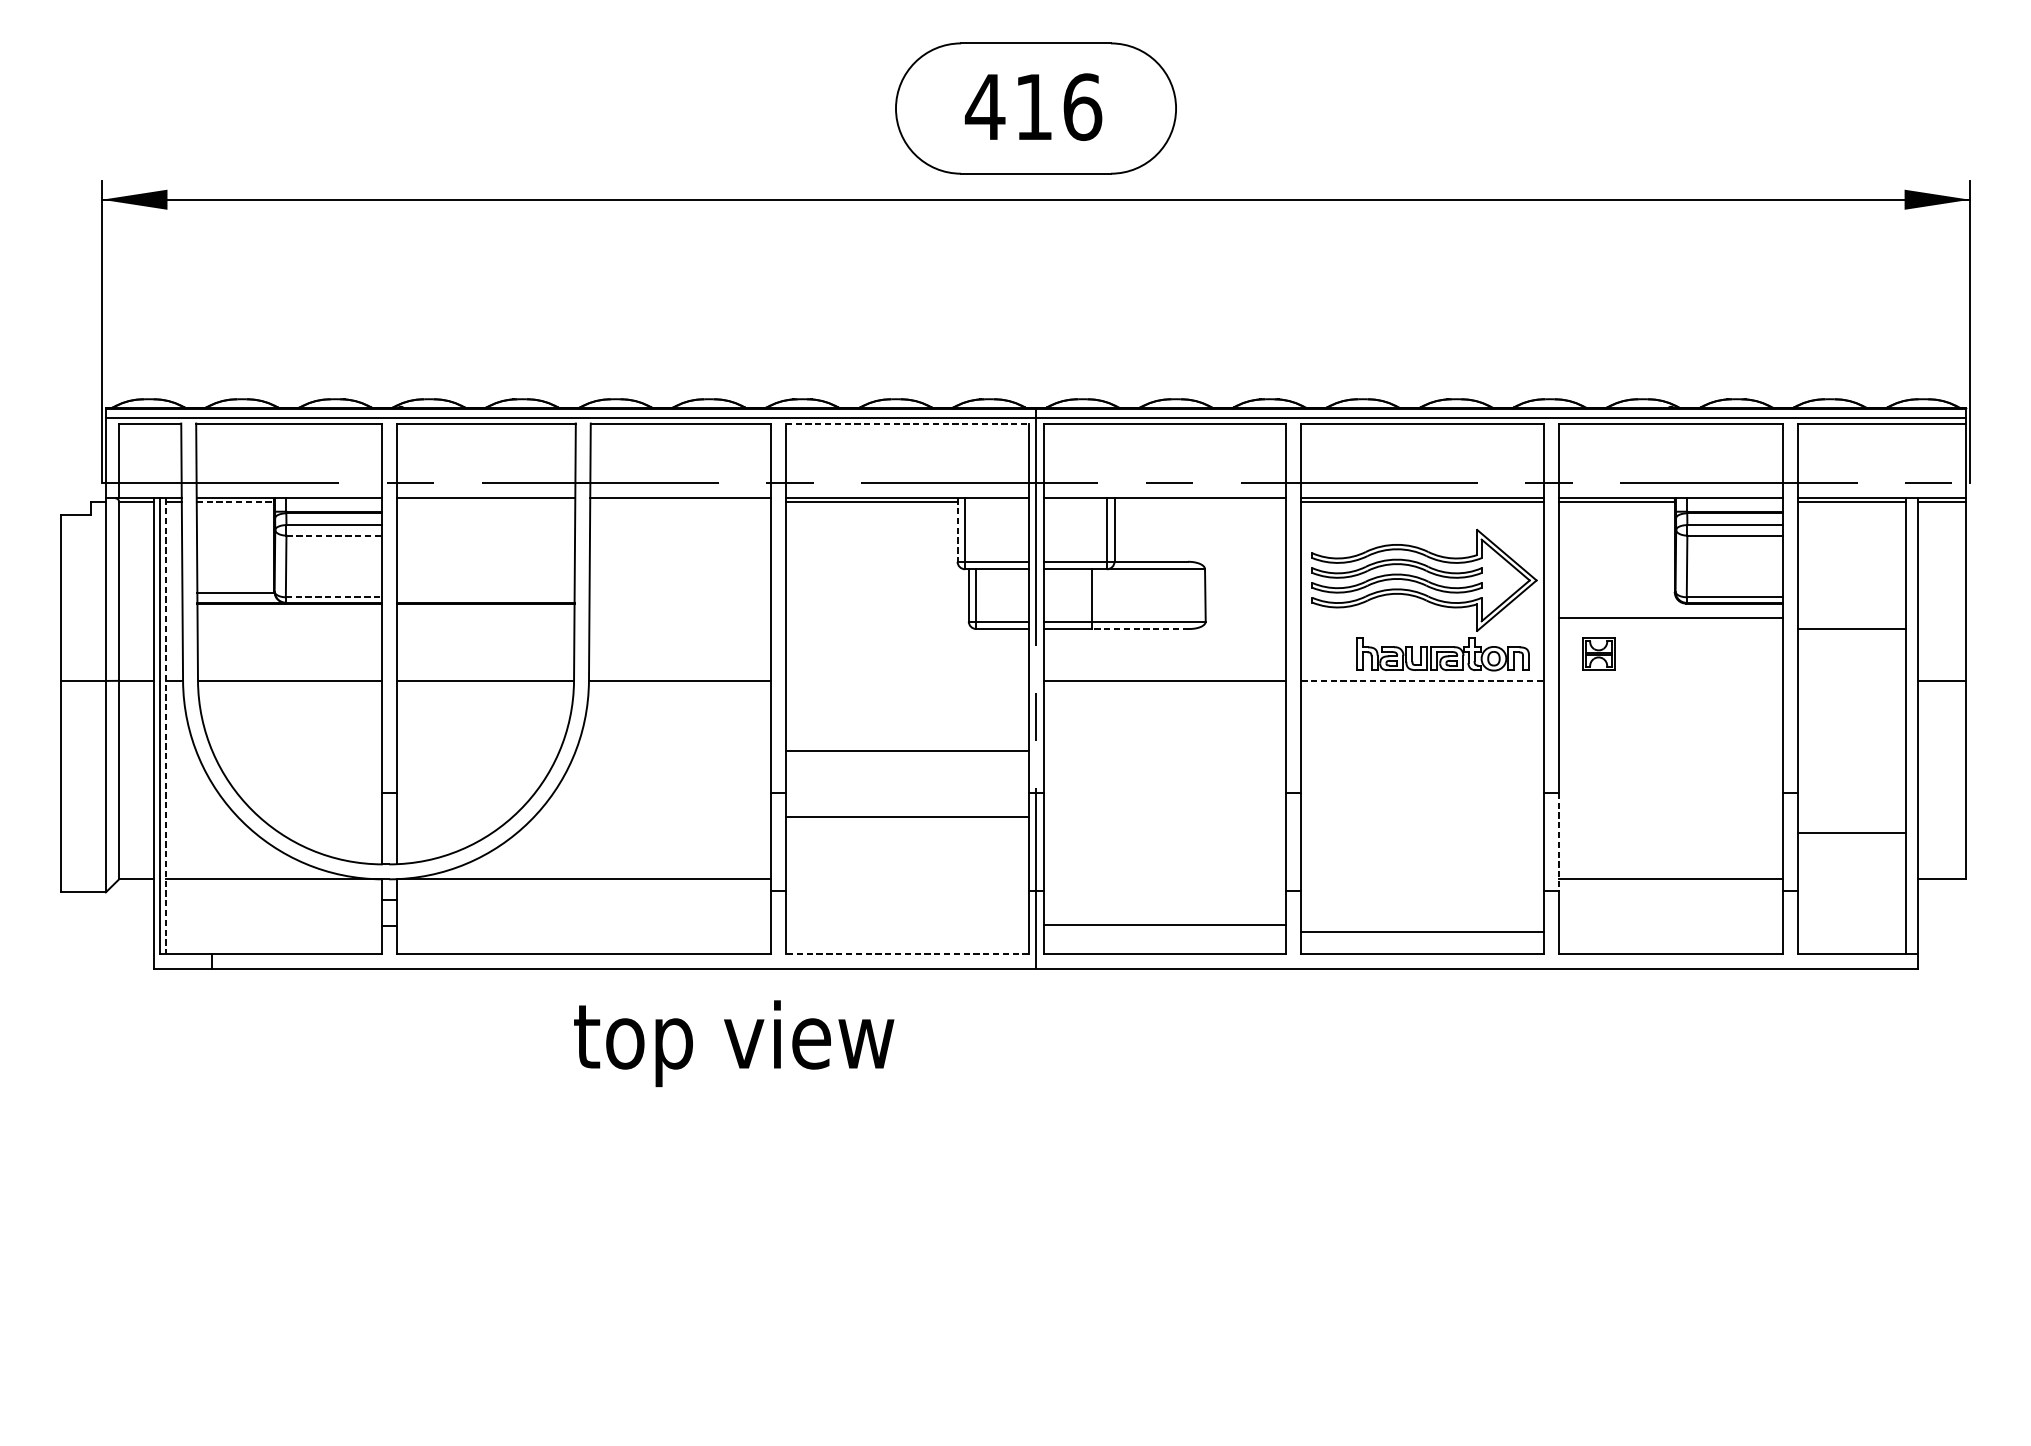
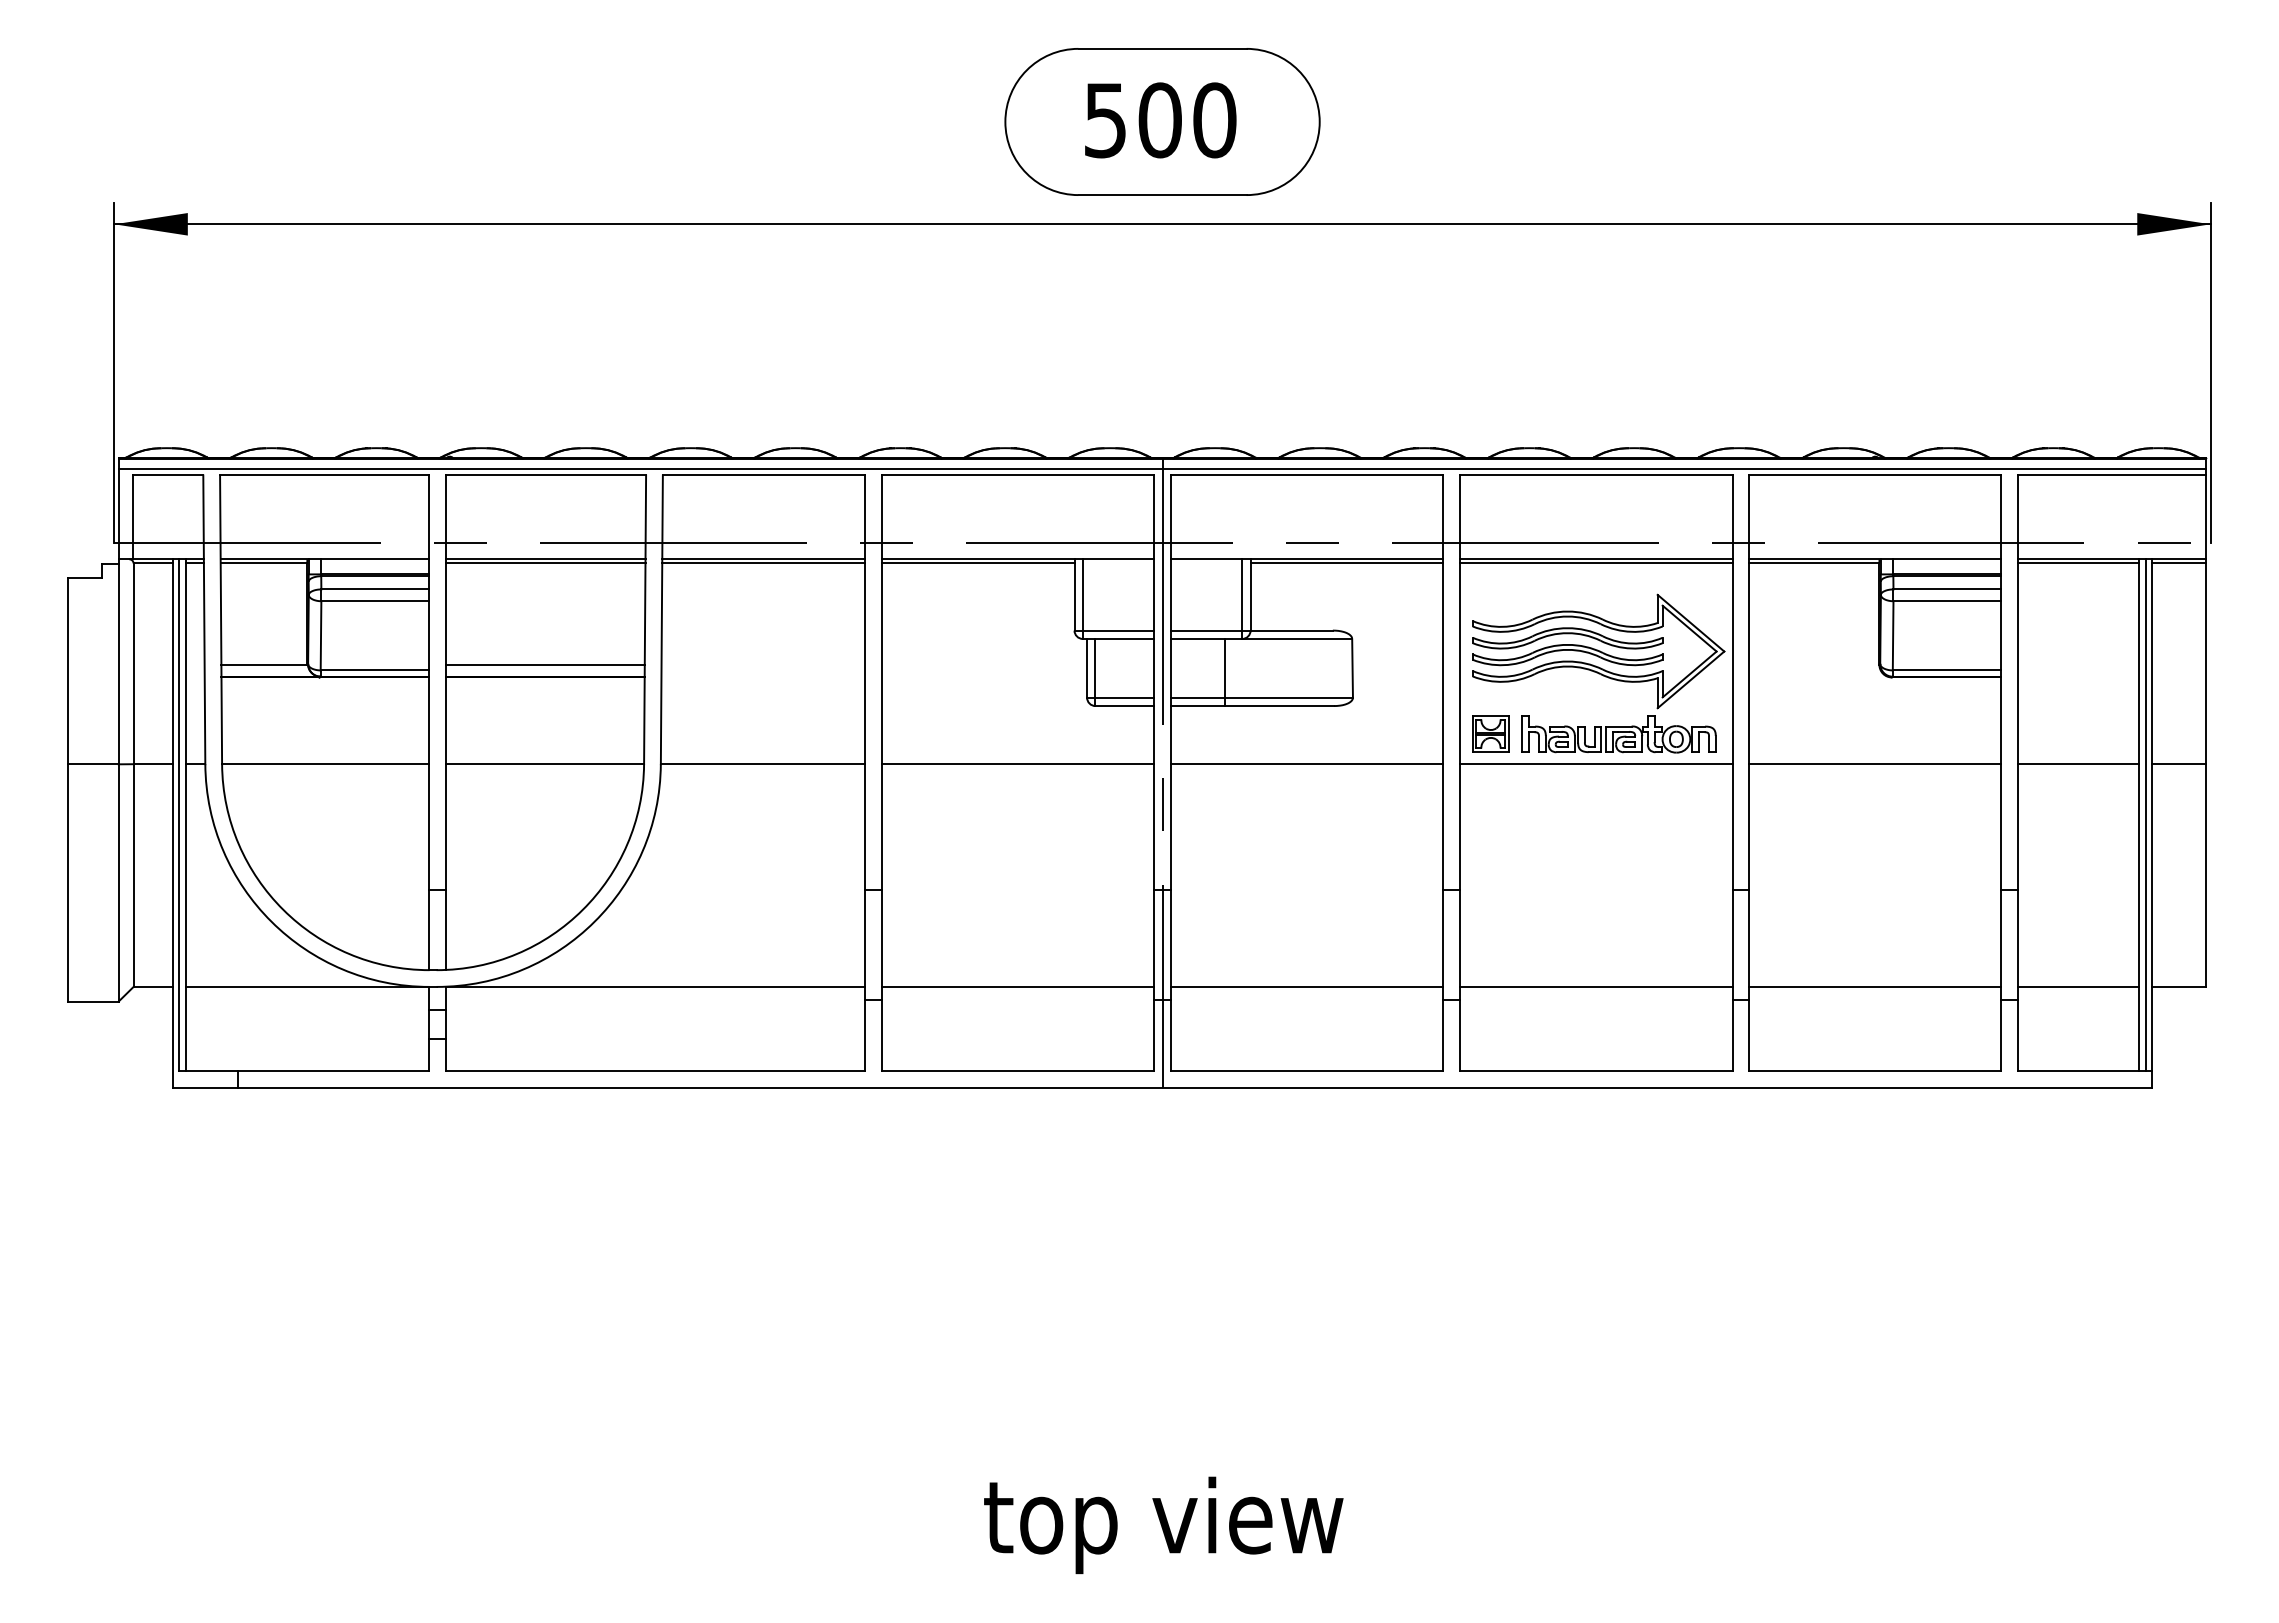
text: (1033, 107) -> (1159, 120), 416 -> 500
line: (907, 423) -> (1018, 475), dashed -> solid
line: (235, 502) -> (264, 563), dashed -> solid
line: (486, 502) -> (545, 563), added
line: (680, 502) -> (763, 563), added
line: (1199, 502) -> (1346, 563), added
line: (957, 529) -> (1074, 594), dashed -> solid
line: (334, 535) -> (375, 601), dashed -> solid
line: (485, 592) -> (544, 665), added
line: (334, 597) -> (375, 670), dashed -> solid
line: (1671, 617) -> (1875, 764), moved
line: (1140, 629) -> (1279, 706), dashed -> solid
line: (1852, 629) -> (2078, 764), moved
part: (1598, 653) -> (1490, 733), moved
line: (1422, 681) -> (1596, 764), dashed -> solid
line: (1911, 725) -> (2145, 814), added
line: (165, 726) -> (185, 815), dashed -> solid
line: (906, 751) -> (1017, 764), moved
line: (906, 816) -> (1017, 986), moved
line: (1852, 832) -> (2078, 986), moved
line: (1559, 841) -> (1749, 944), dashed -> solid
line: (1164, 924) -> (1306, 986), moved
line: (1422, 931) -> (1596, 986), moved
line: (906, 953) -> (1017, 1070), dashed -> solid
text: (733, 1043) -> (1163, 1525), moved

